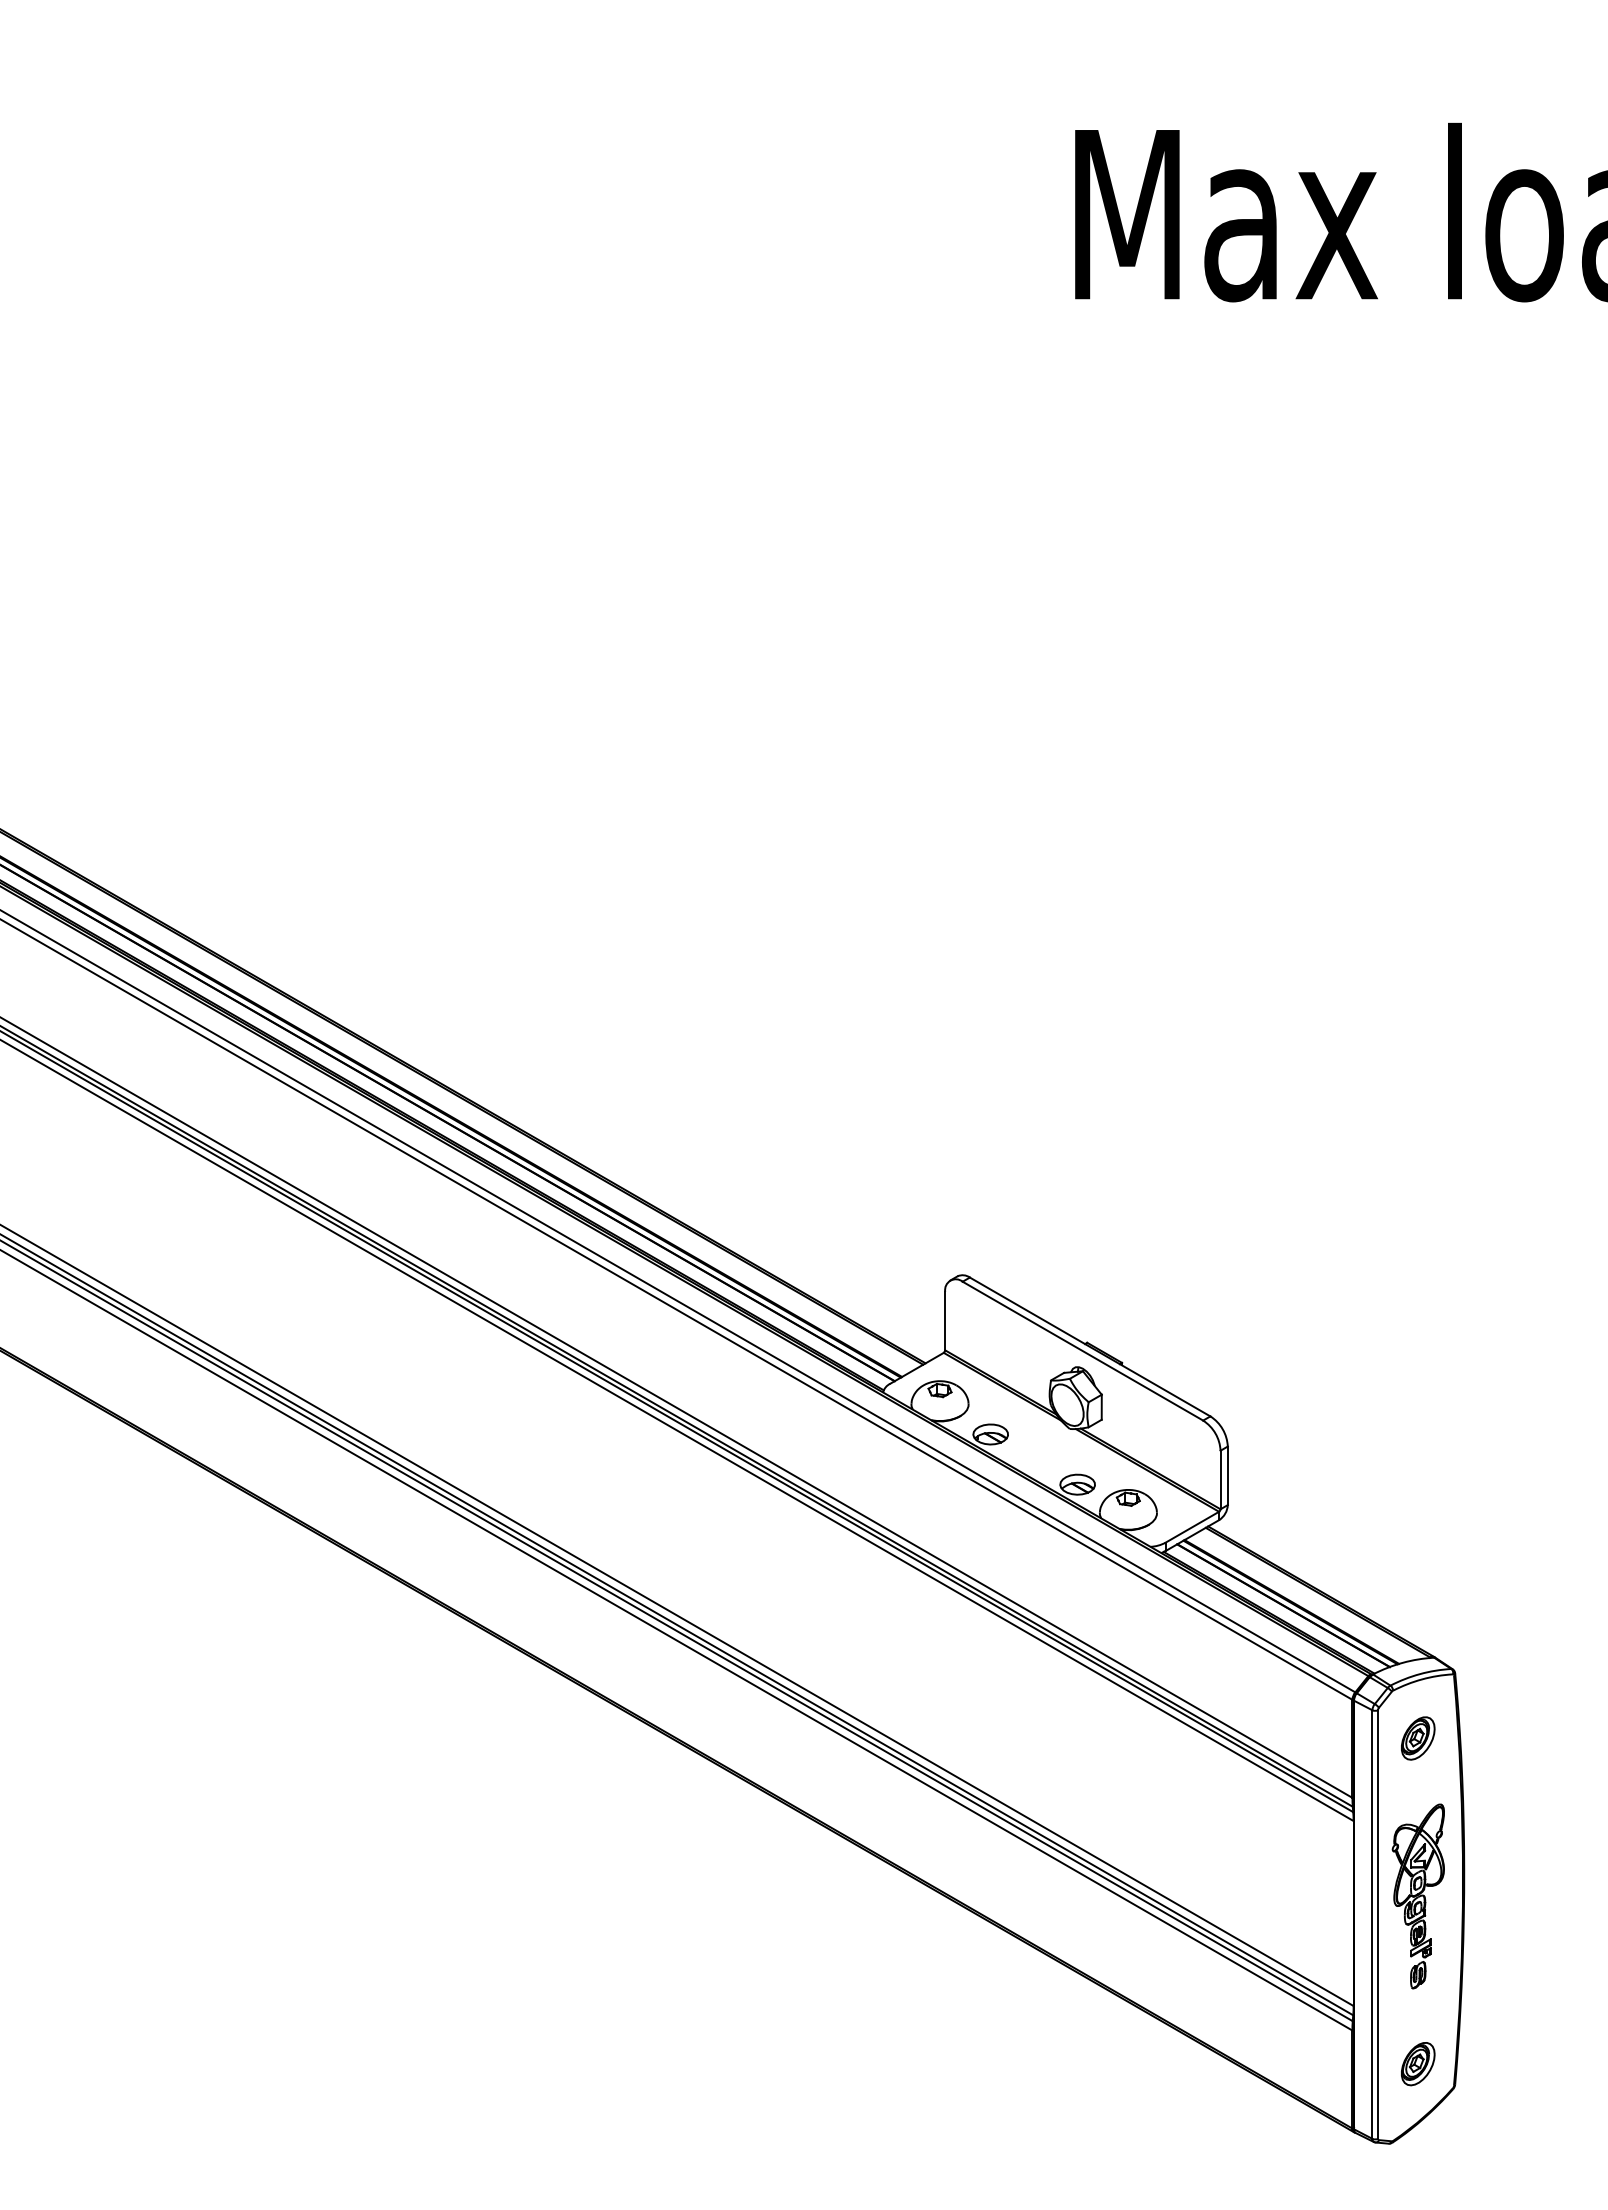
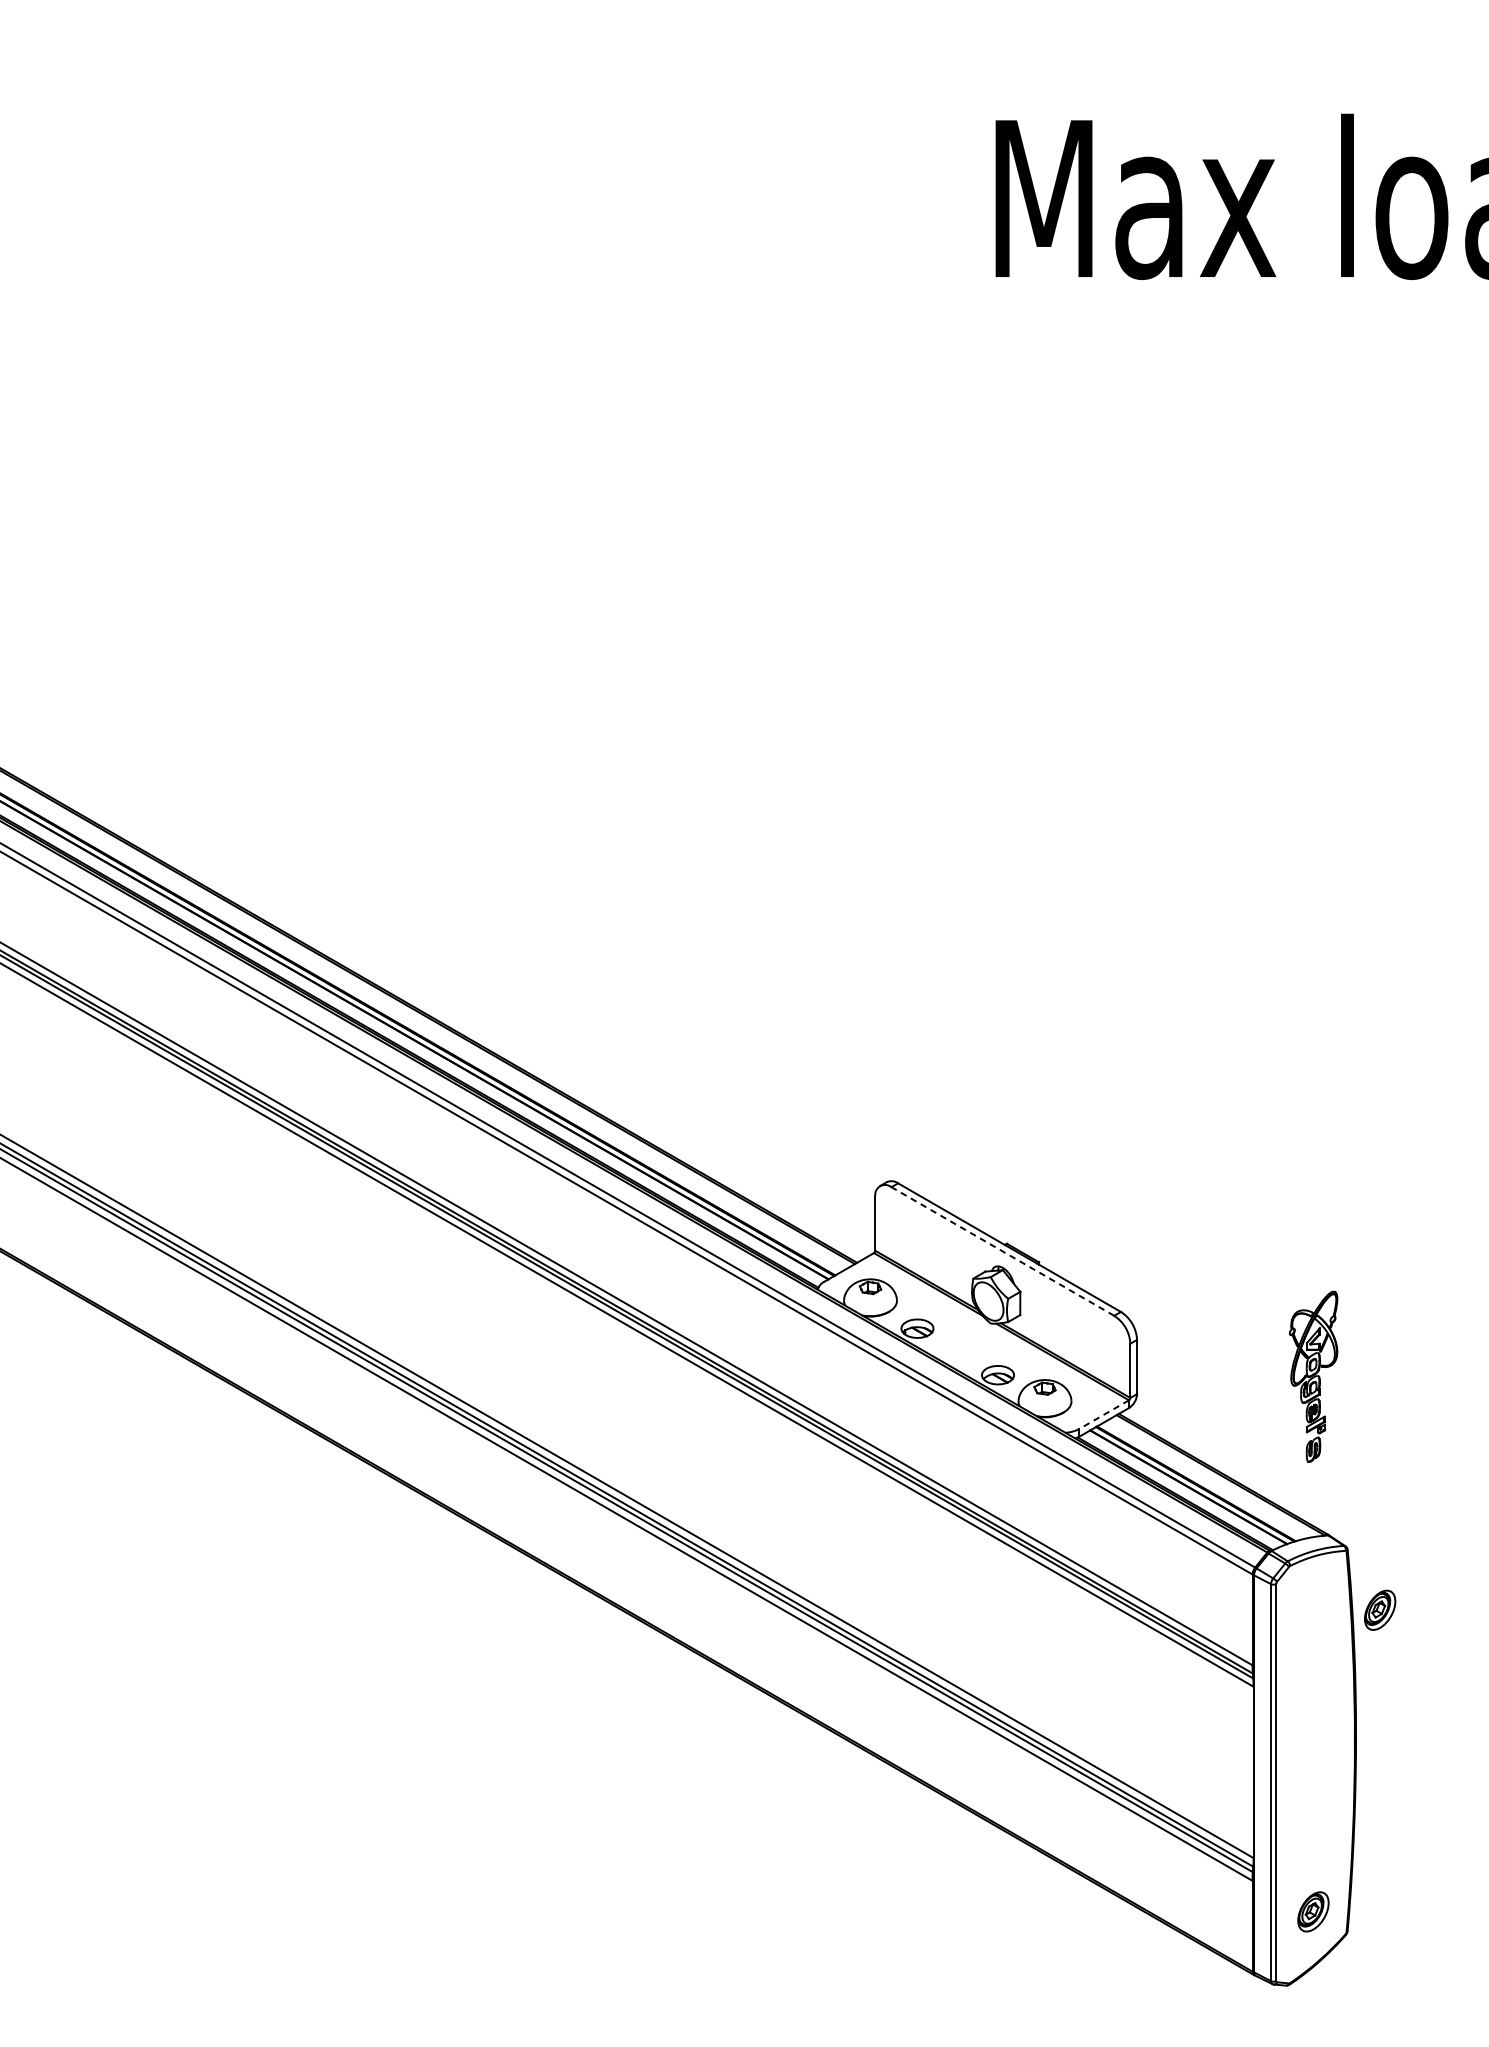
line: (1082, 1351) -> (1002, 1251), solid -> dashed
line: (1192, 1527) -> (1104, 1414), solid -> dashed
part: (1418, 1738) -> (1380, 1610), moved
part: (1417, 1896) -> (1312, 1376), moved

